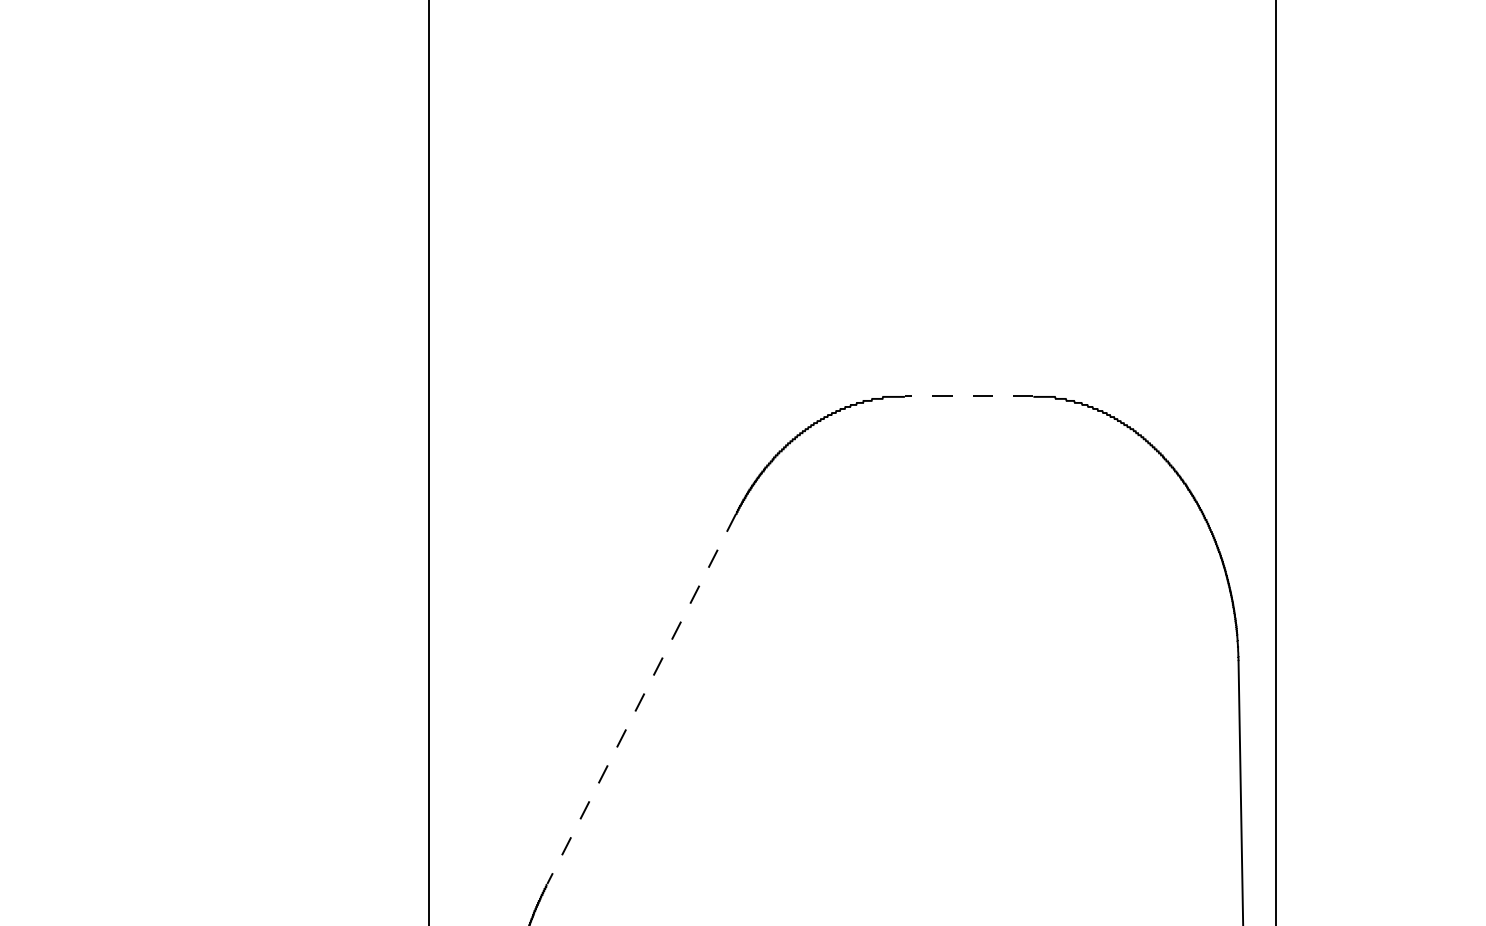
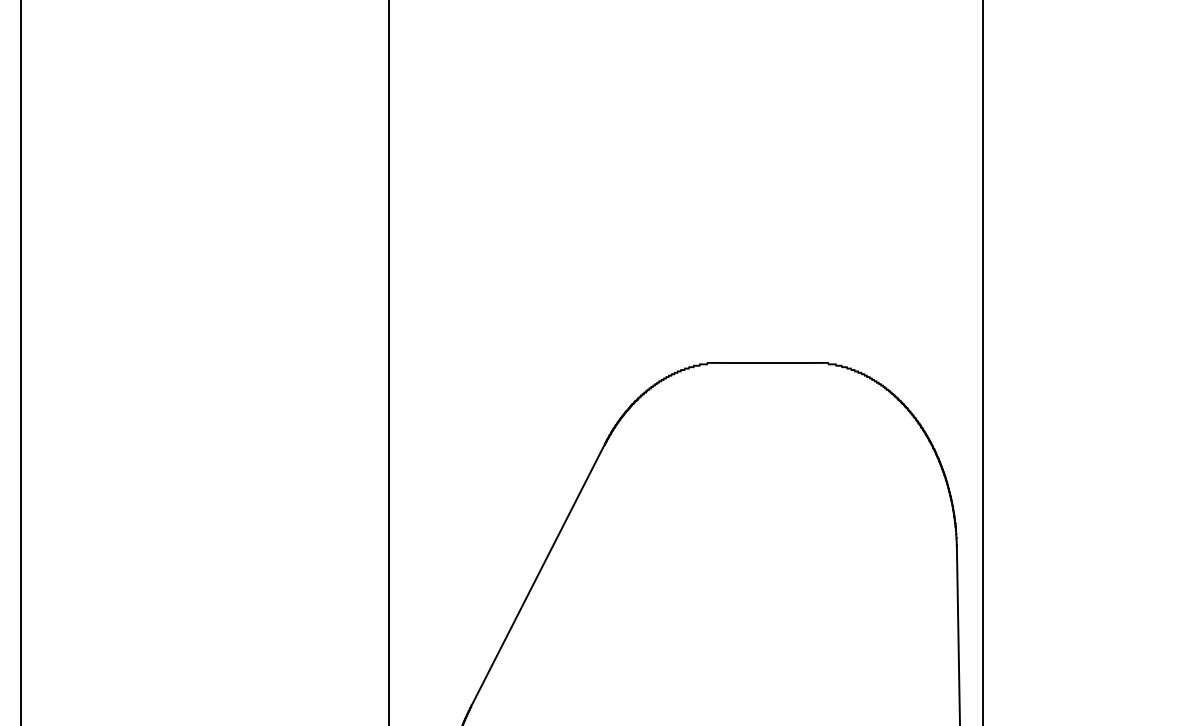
line: (968, 396) -> (767, 362), dashed -> solid
line: (642, 698) -> (538, 574), dashed -> solid

